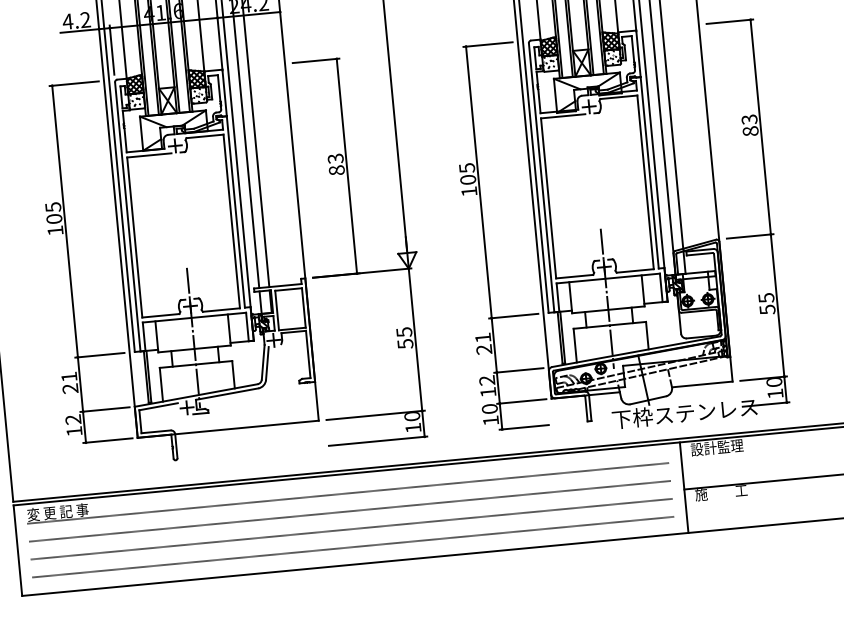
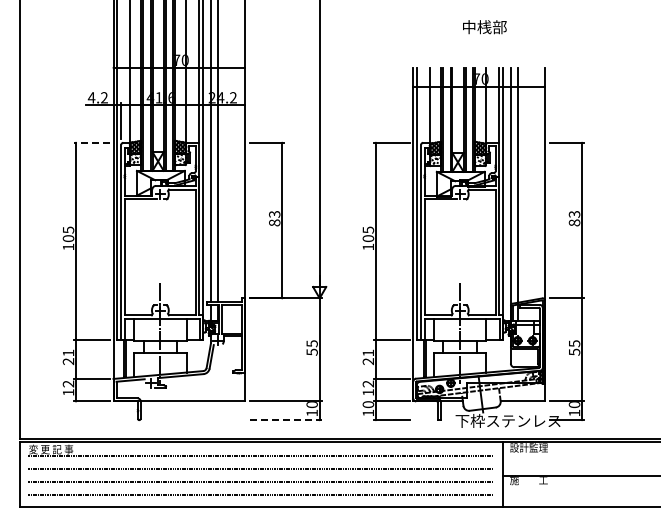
line: (73, 83) -> (91, 142), solid -> dashed
line: (377, 441) -> (285, 420), solid -> dashed

